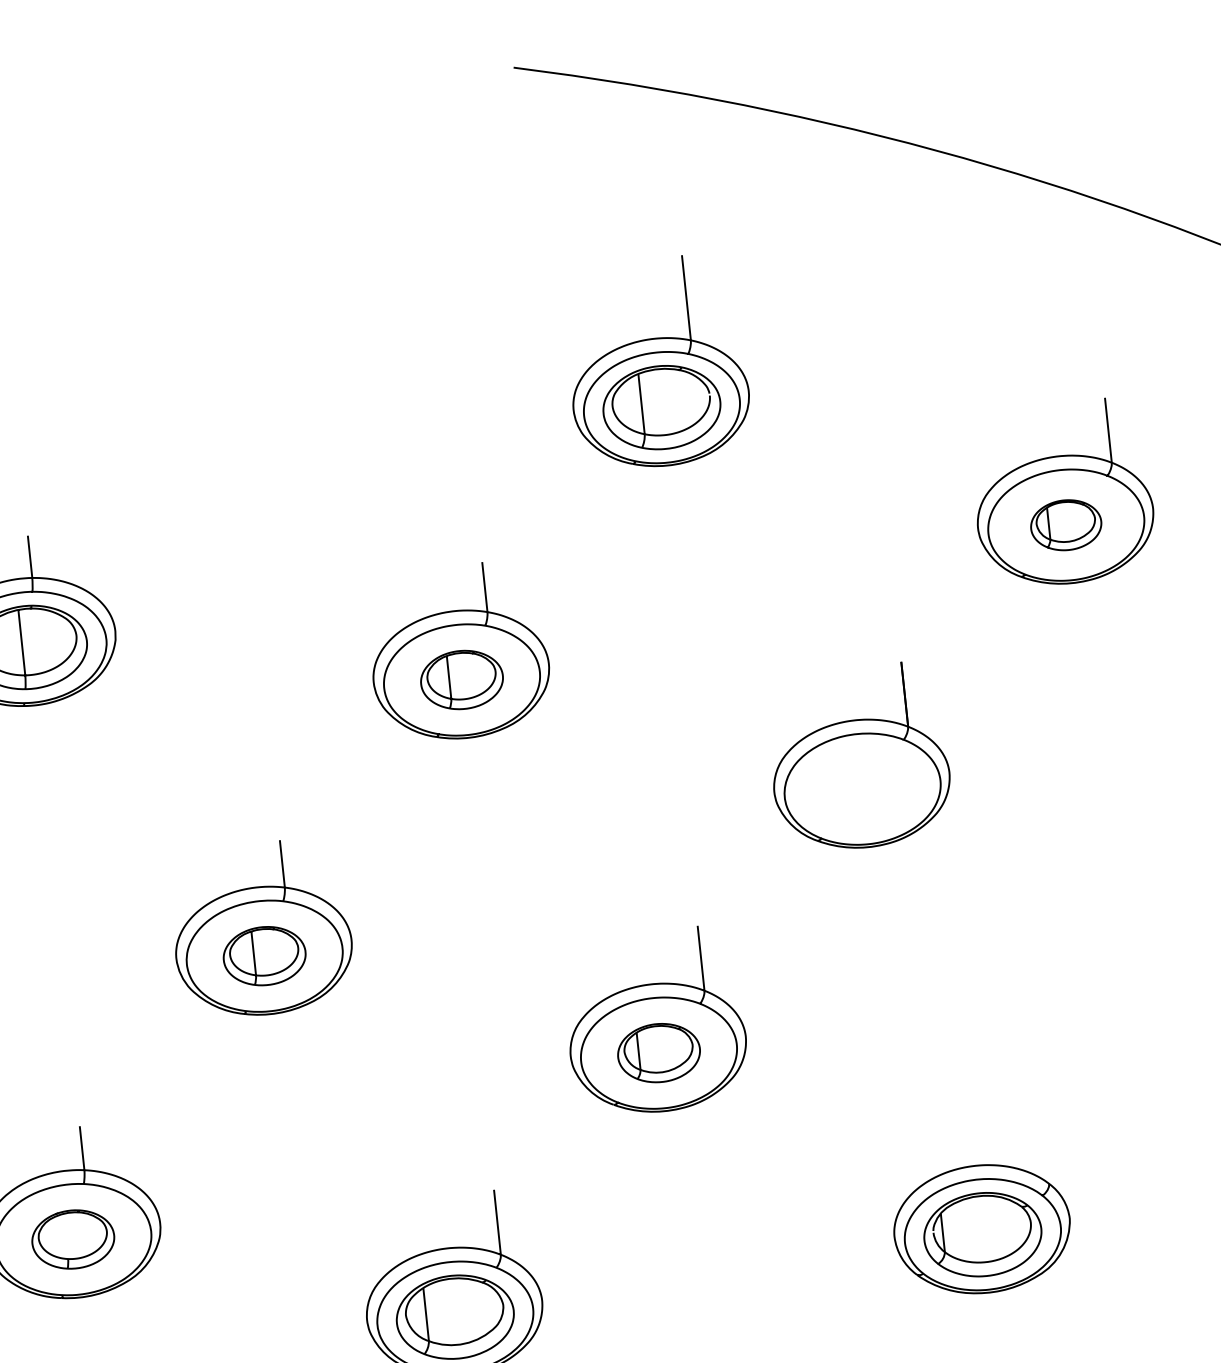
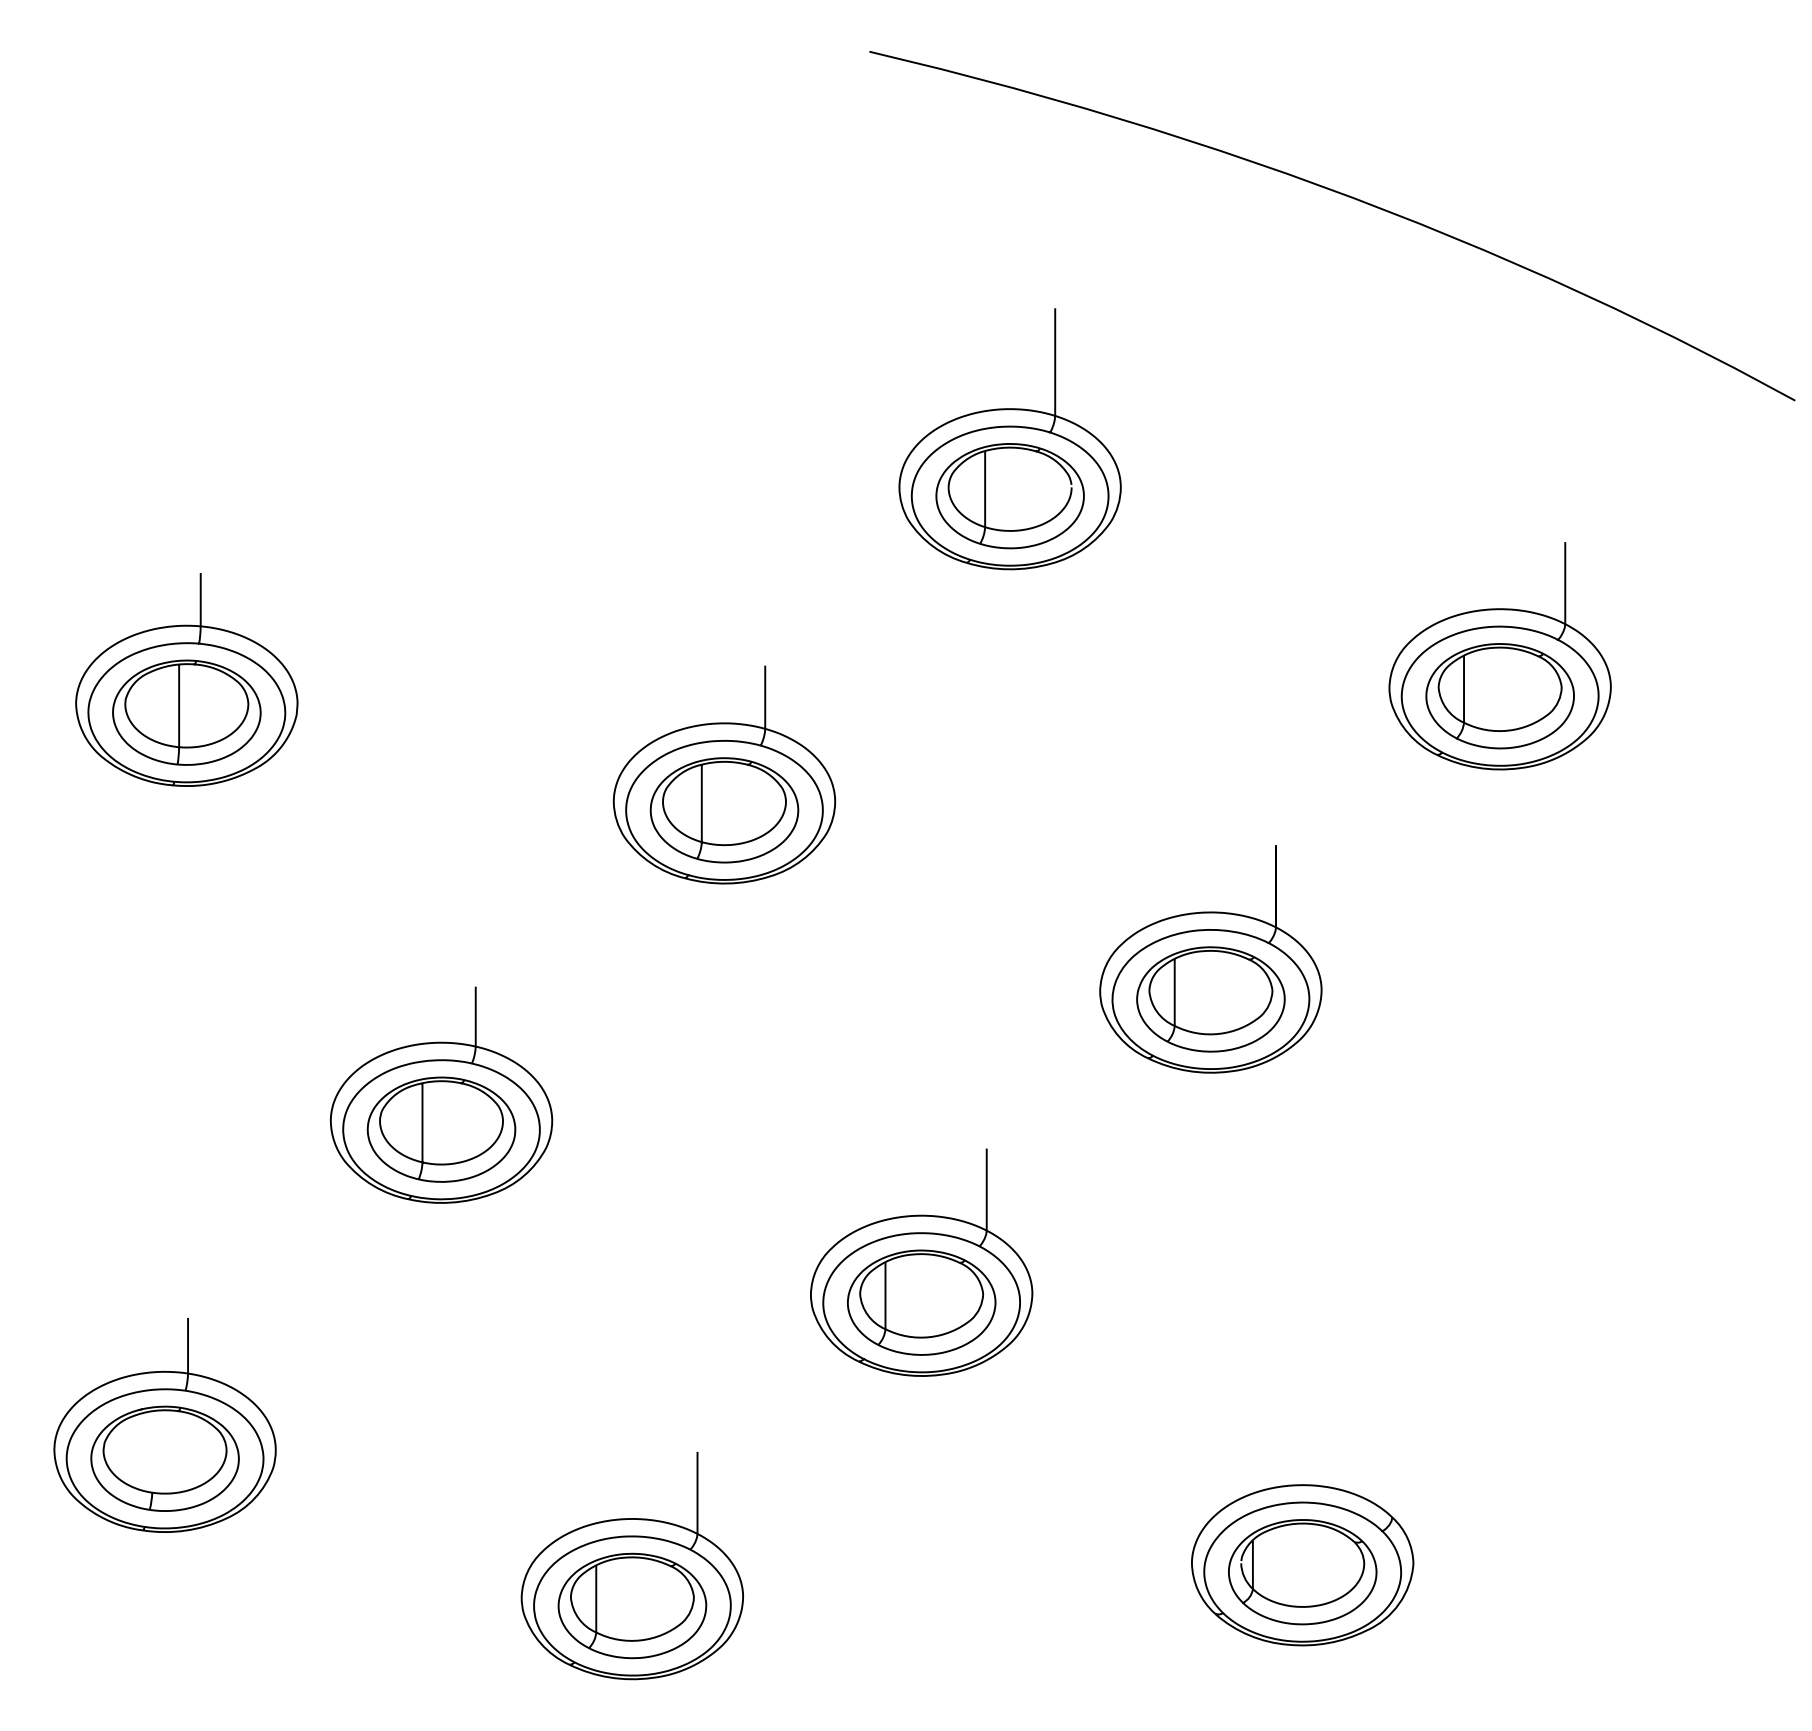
part: (1065, 525) -> (1499, 696), size x1.67
part: (462, 680) -> (724, 810), size x1.43
part: (862, 789) -> (1210, 999), added
part: (264, 956) -> (441, 1129), size x1.43
part: (658, 1053) -> (921, 1302), size x1.43
part: (72, 1239) -> (164, 1458), size x1.43

